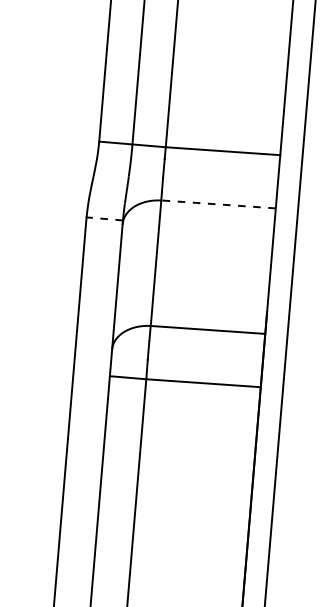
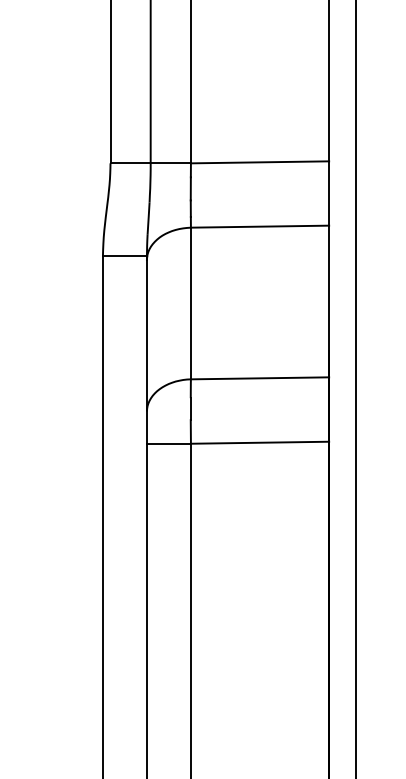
line: (218, 204) -> (259, 226), dashed -> solid
line: (104, 218) -> (124, 255), dashed -> solid

